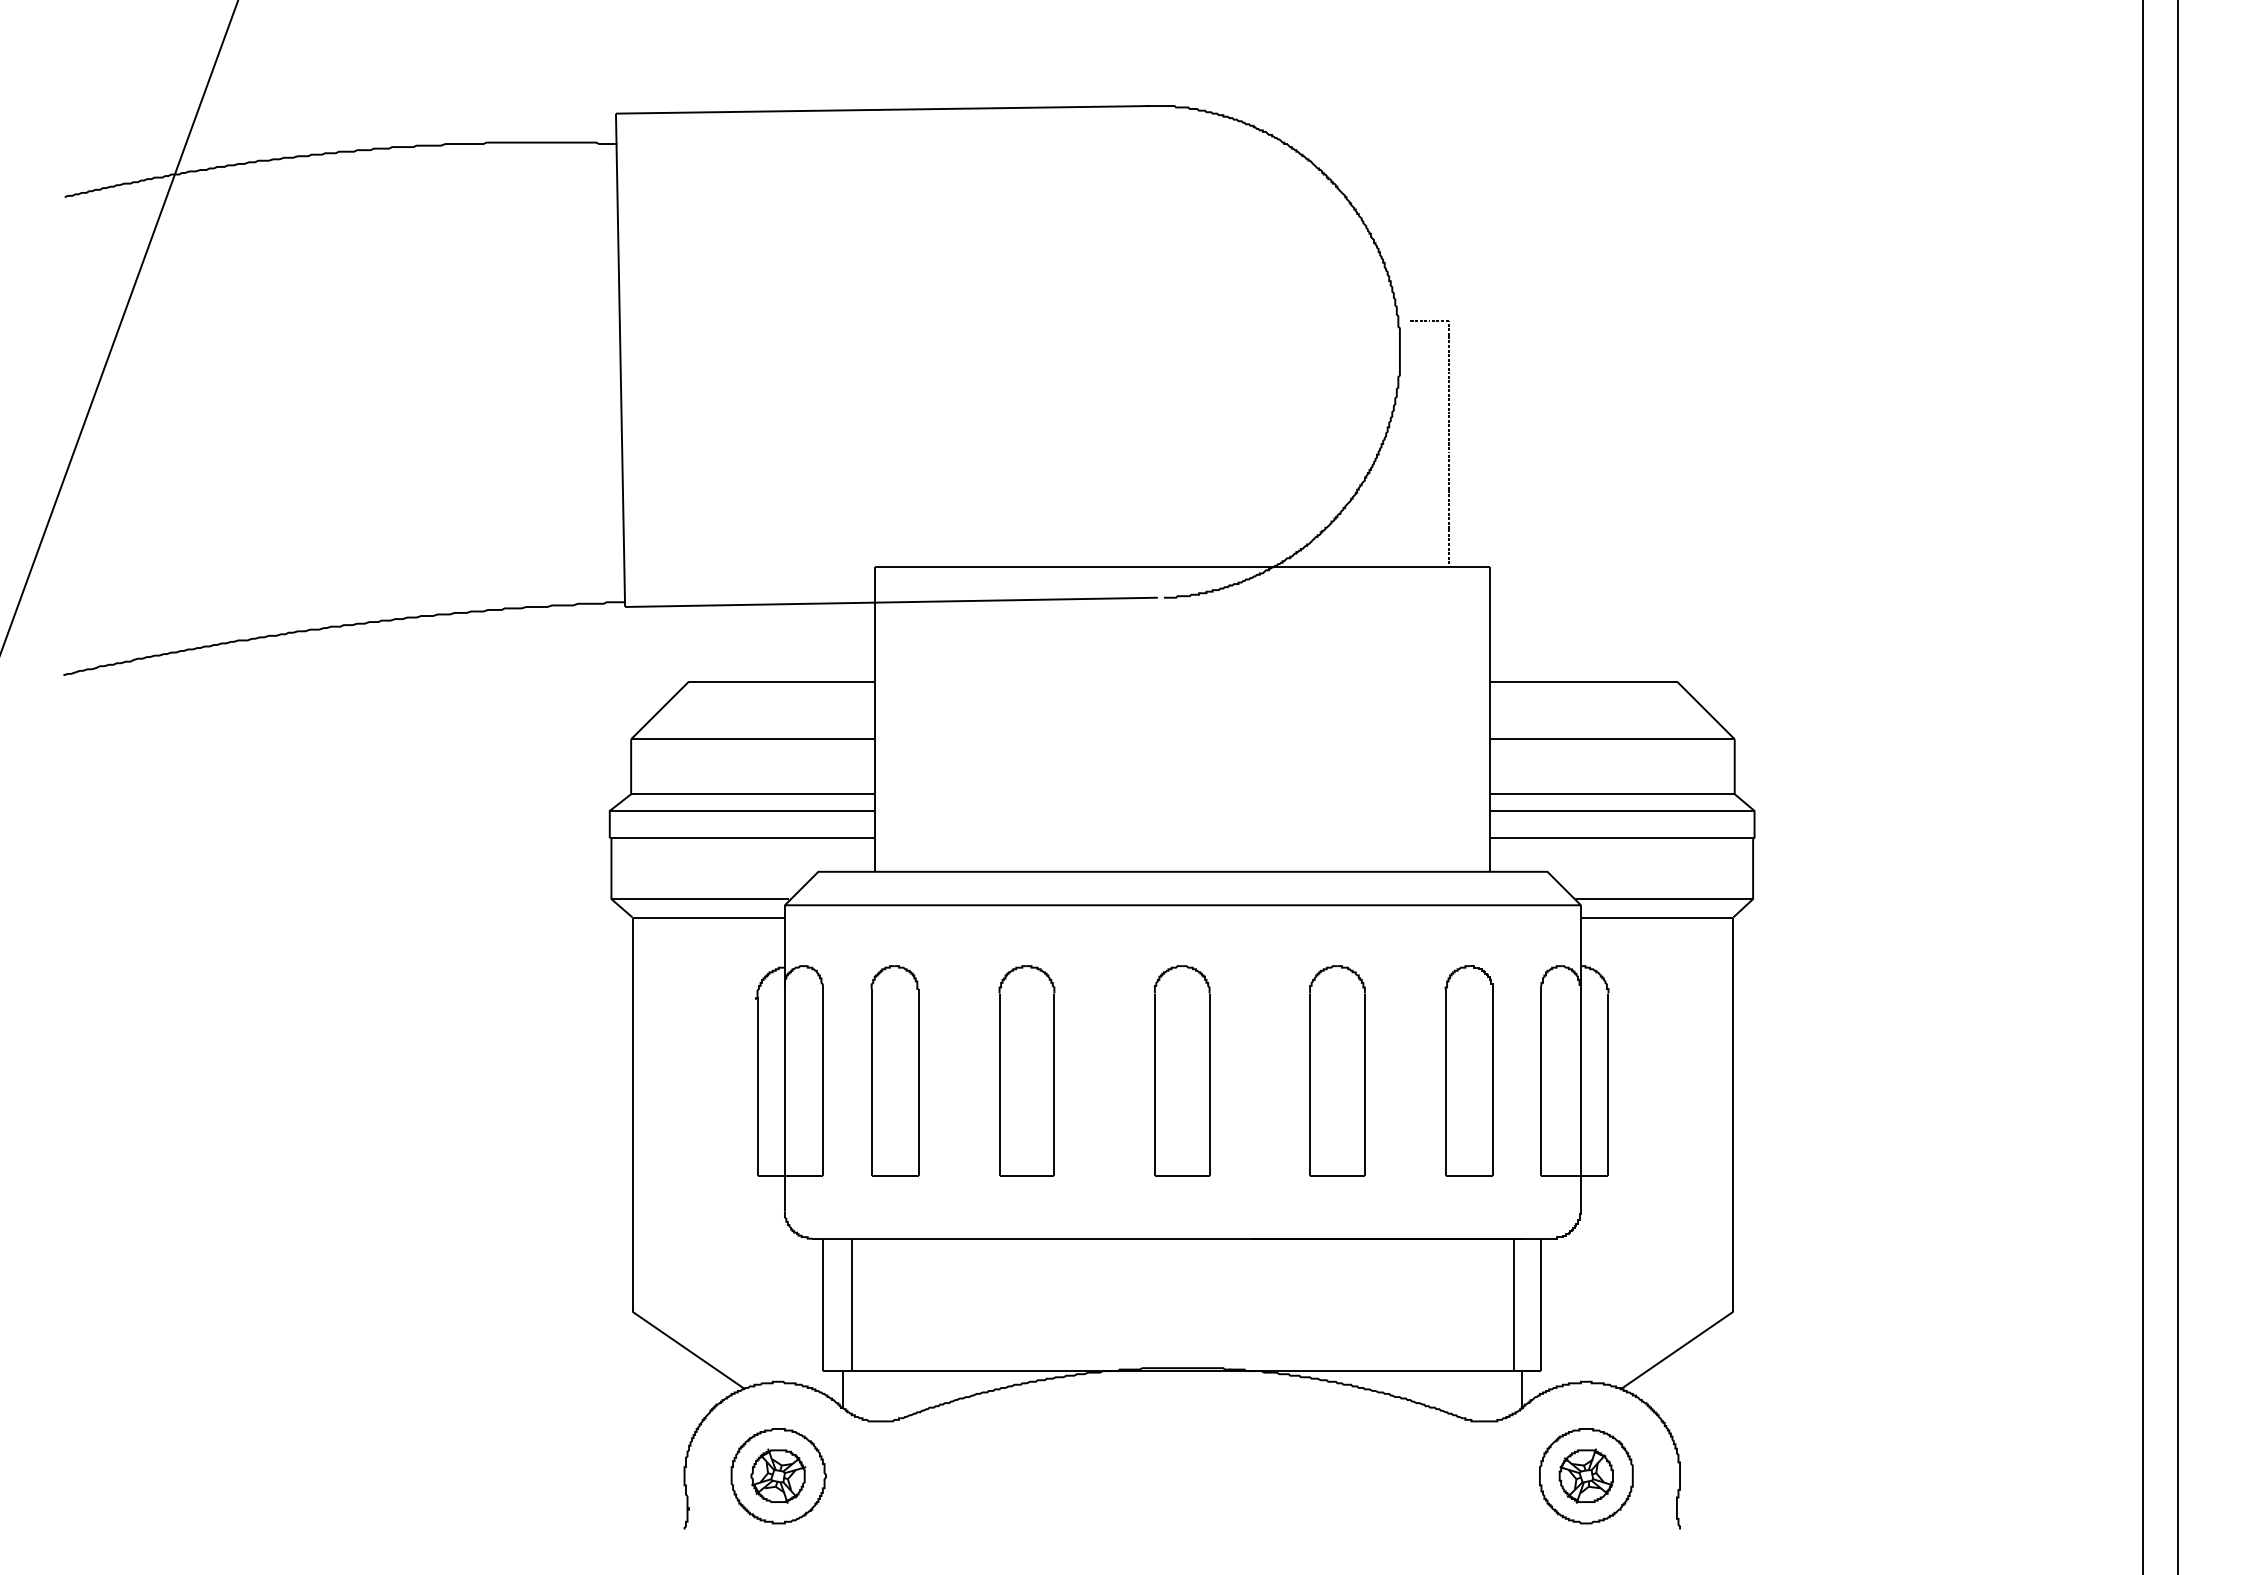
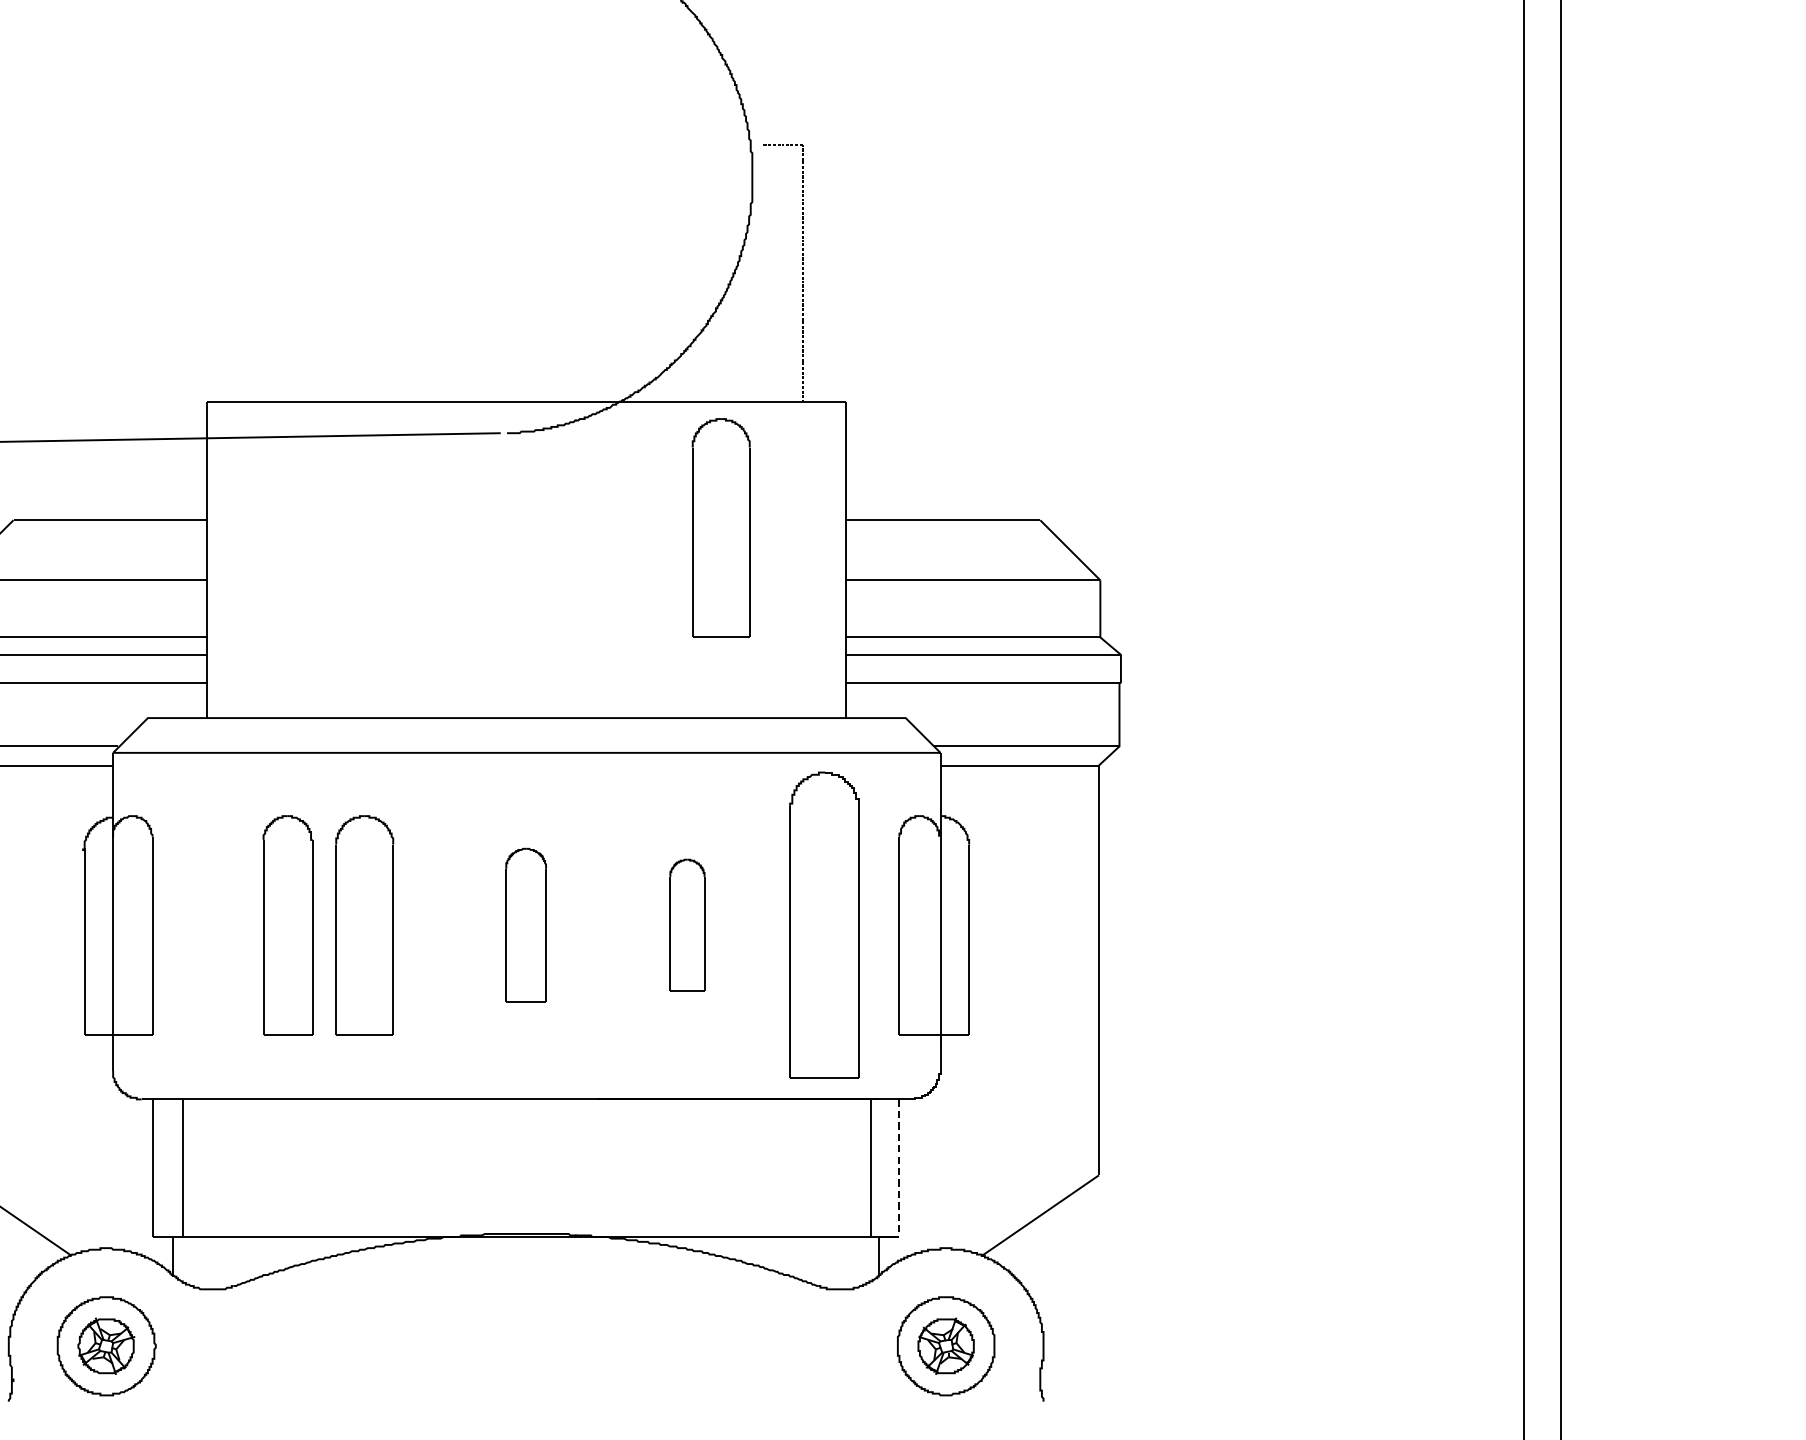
part: (1369, 688) -> (720, 527), added
part: (894, 1070) -> (287, 924), moved
part: (1182, 1070) -> (526, 924), size x0.7
part: (1337, 1070) -> (687, 924), size x0.6
part: (1468, 1070) -> (823, 924), size x1.4
line: (1541, 1305) -> (899, 1168), solid -> dashed

